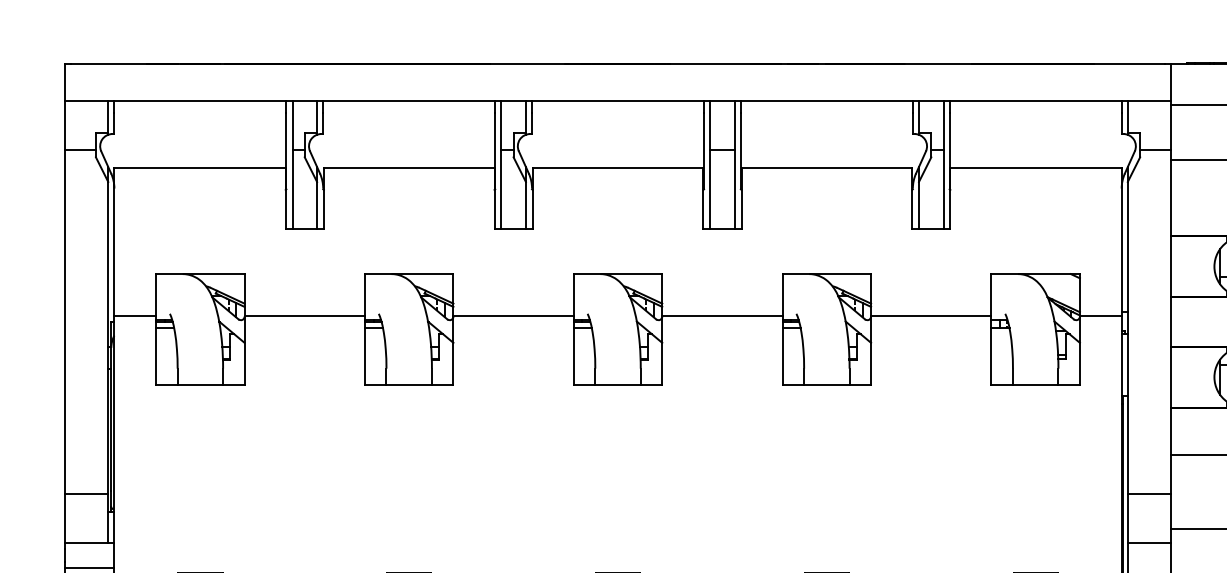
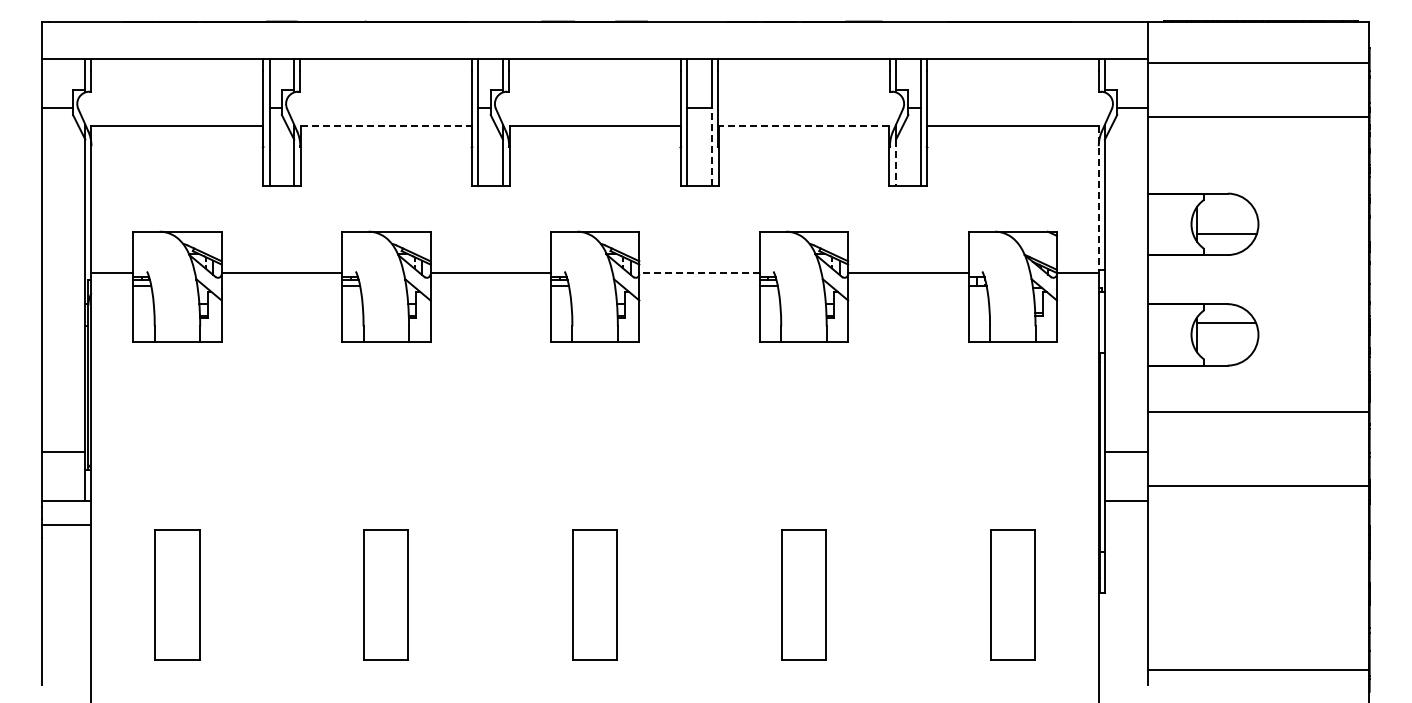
line: (409, 168) -> (386, 126), solid -> dashed
line: (826, 168) -> (803, 126), solid -> dashed
line: (734, 188) -> (711, 146), solid -> dashed
line: (919, 205) -> (896, 163), solid -> dashed
line: (1121, 241) -> (1098, 199), solid -> dashed
line: (722, 315) -> (699, 273), solid -> dashed

